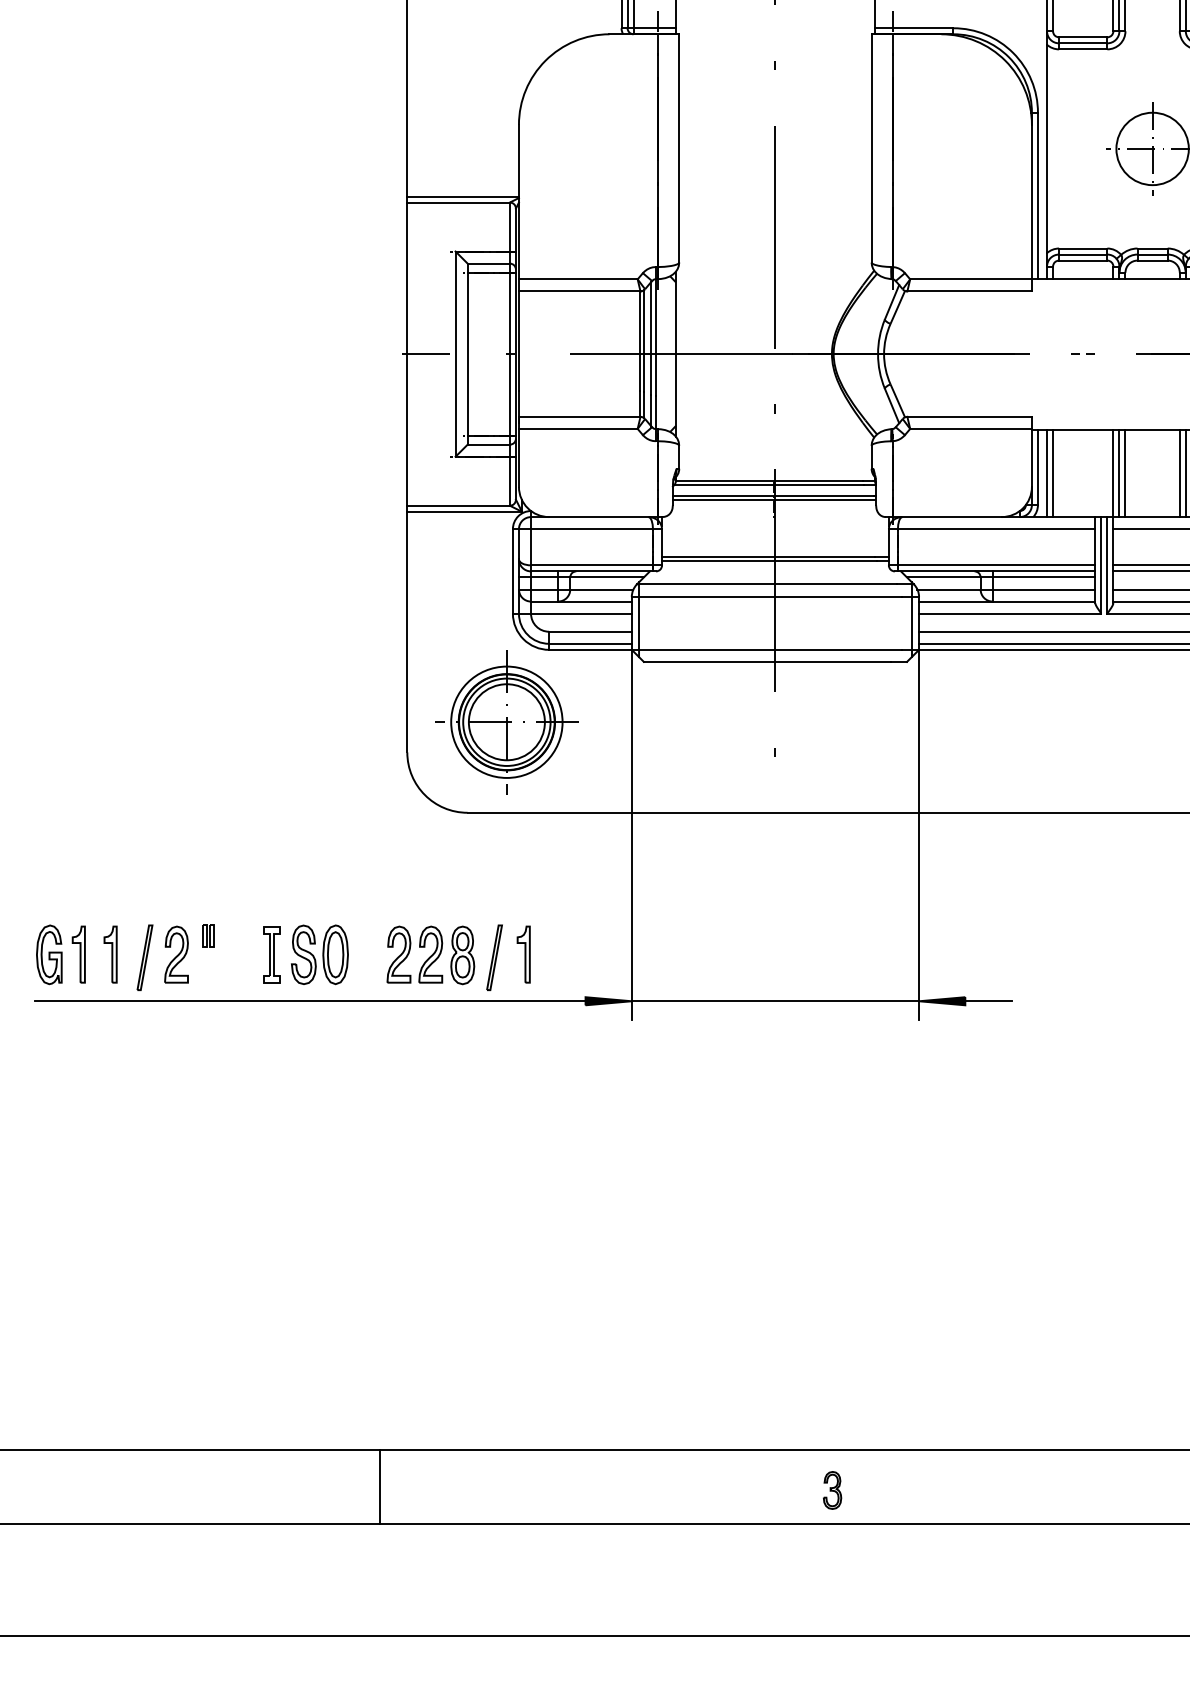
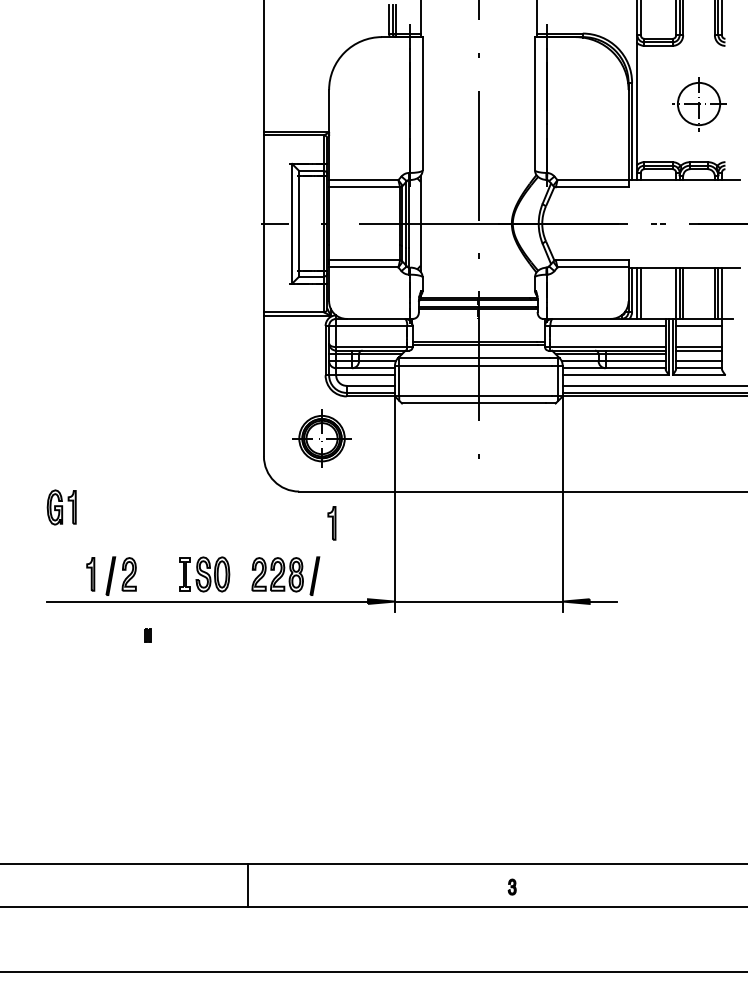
part: (505, 721) -> (321, 438), size x0.7
part: (207, 936) -> (147, 635), moved
part: (60, 954) -> (61, 507), moved
part: (523, 954) -> (331, 523), moved
part: (833, 1489) -> (512, 886), size x0.7

